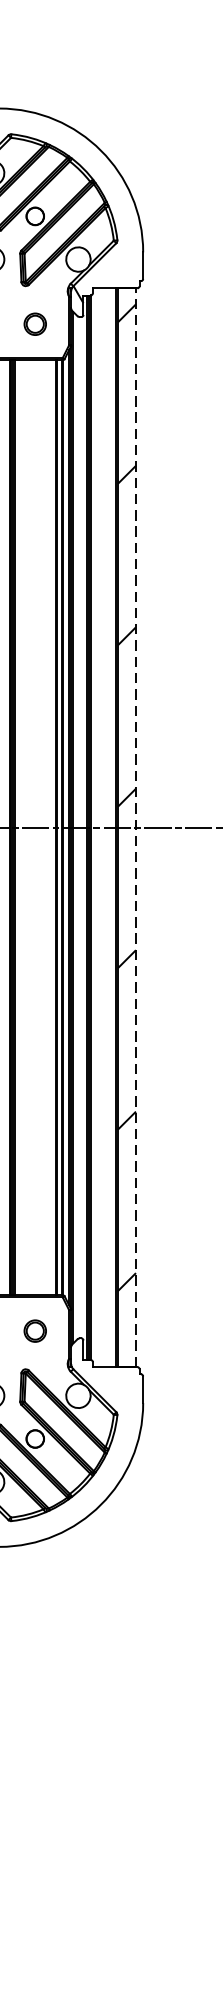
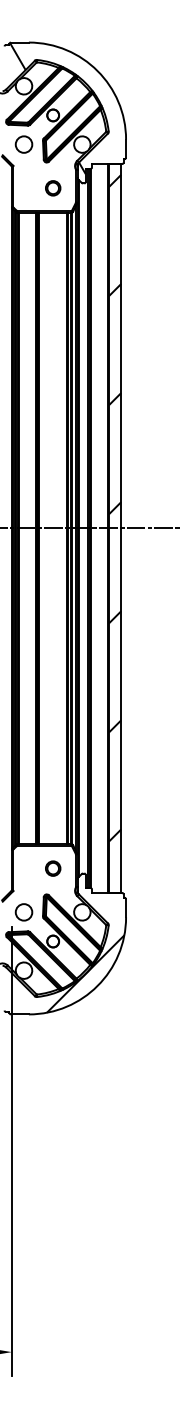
line: (136, 826) -> (121, 527), dashed -> solid
hatch: (83, 1486) -> (85, 973), added

